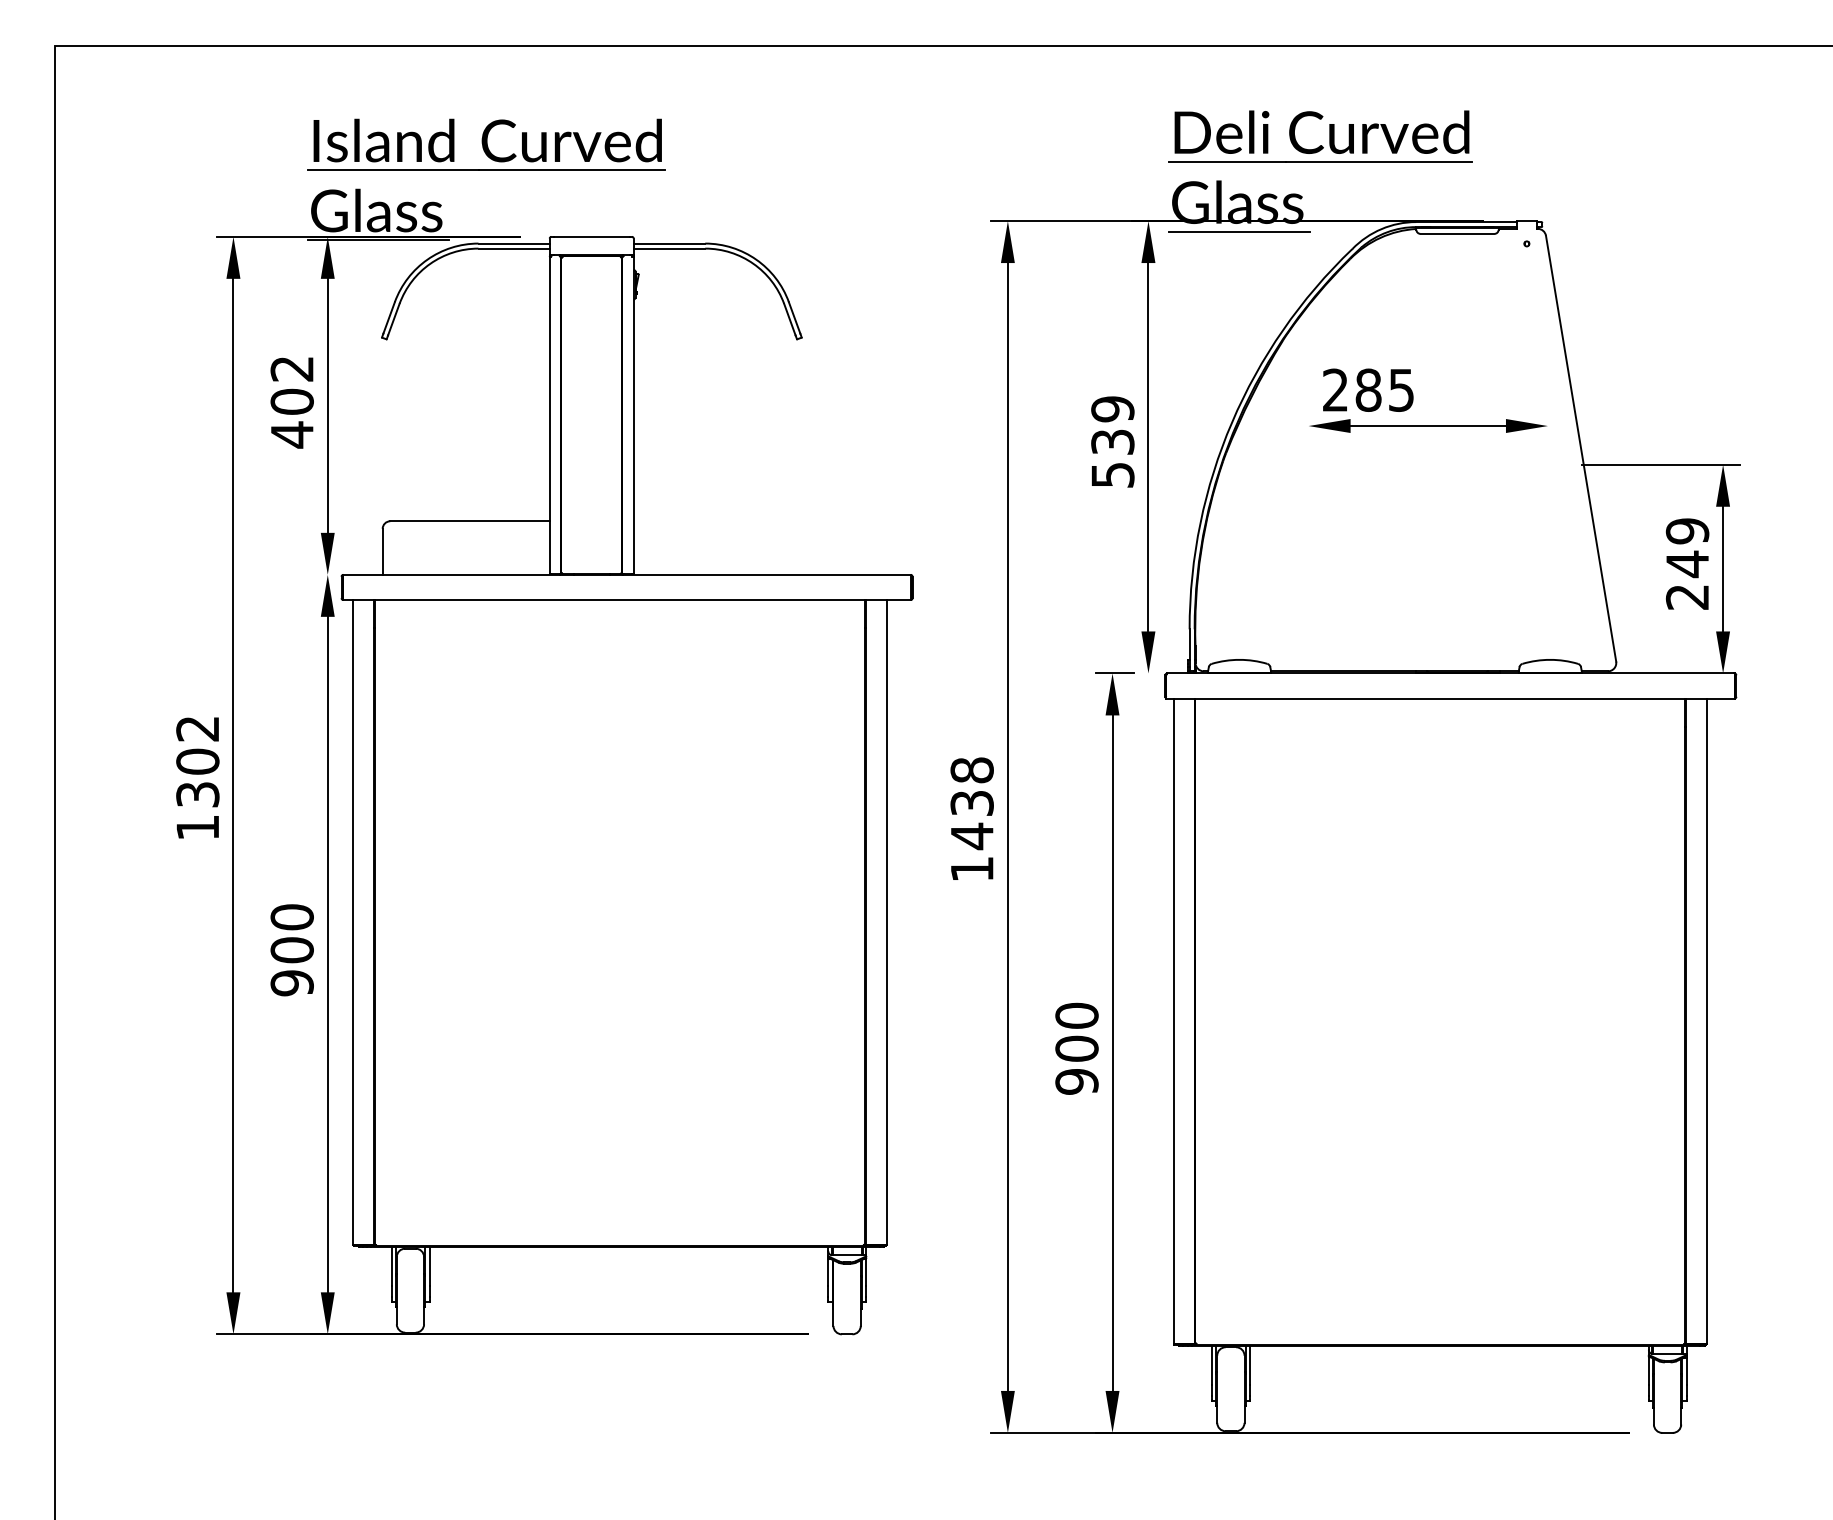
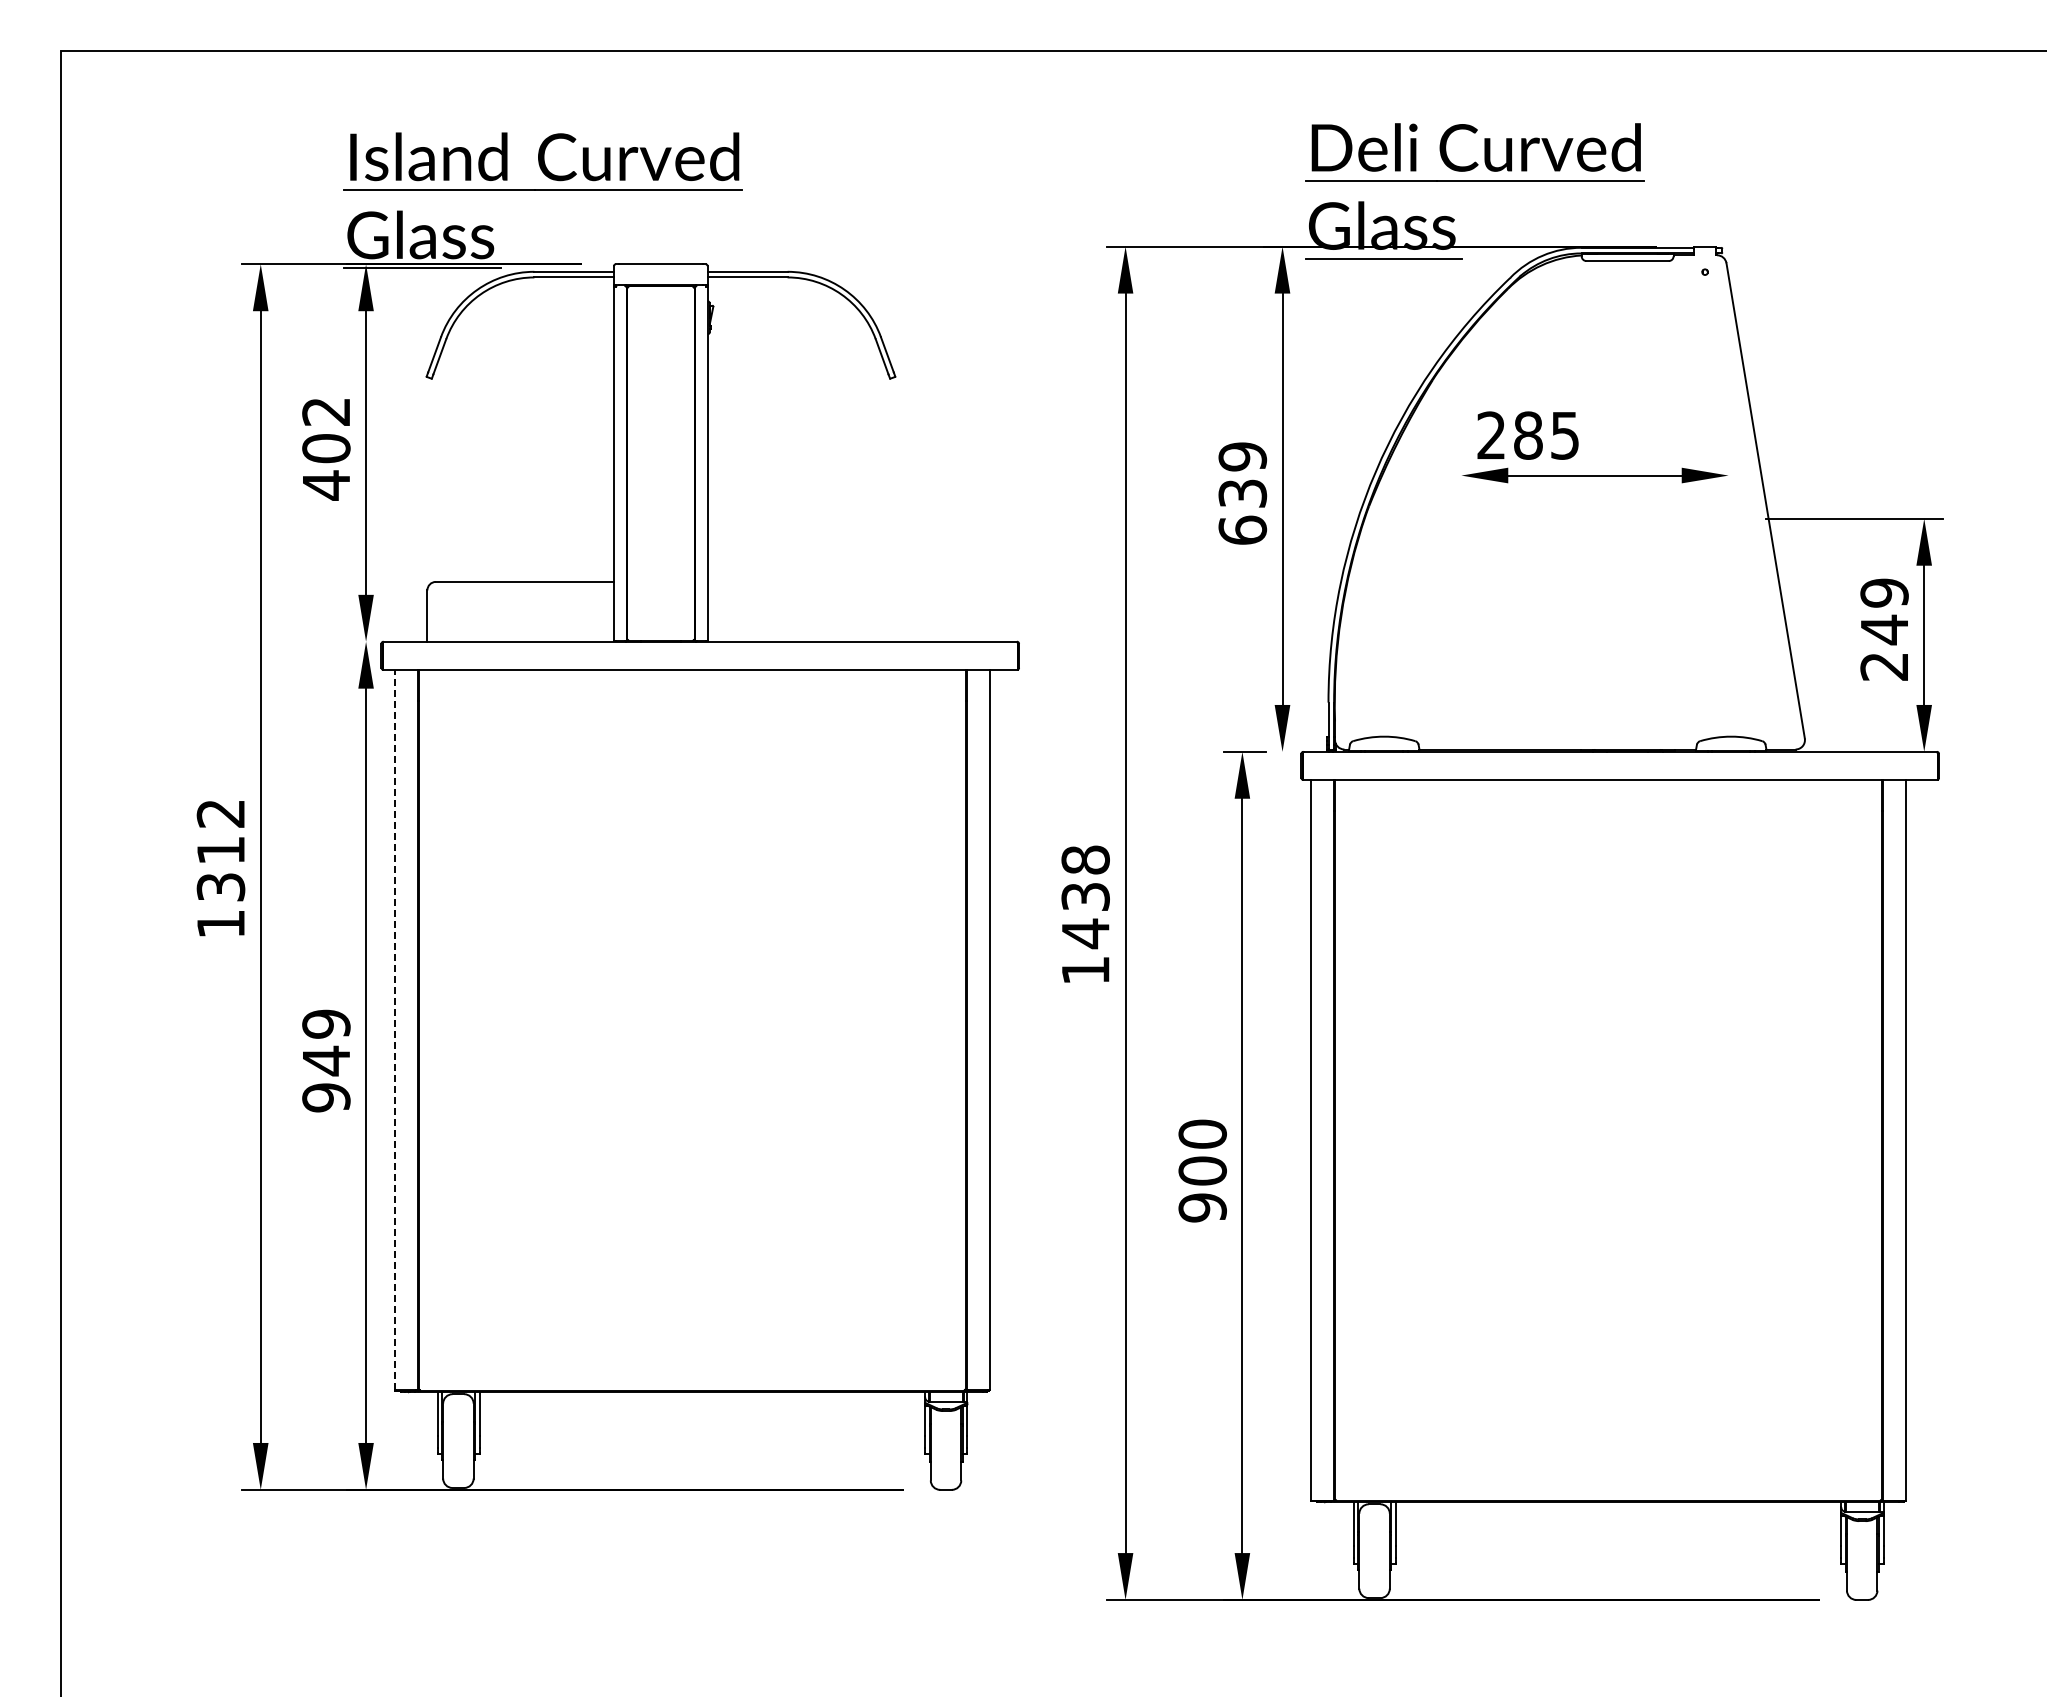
text: (1112, 474) -> (1242, 529), 539 -> 639
text: (197, 761) -> (220, 850), 1302 -> 1312
line: (353, 922) -> (394, 1029), solid -> dashed
text: (292, 933) -> (326, 1042), 900 -> 949

